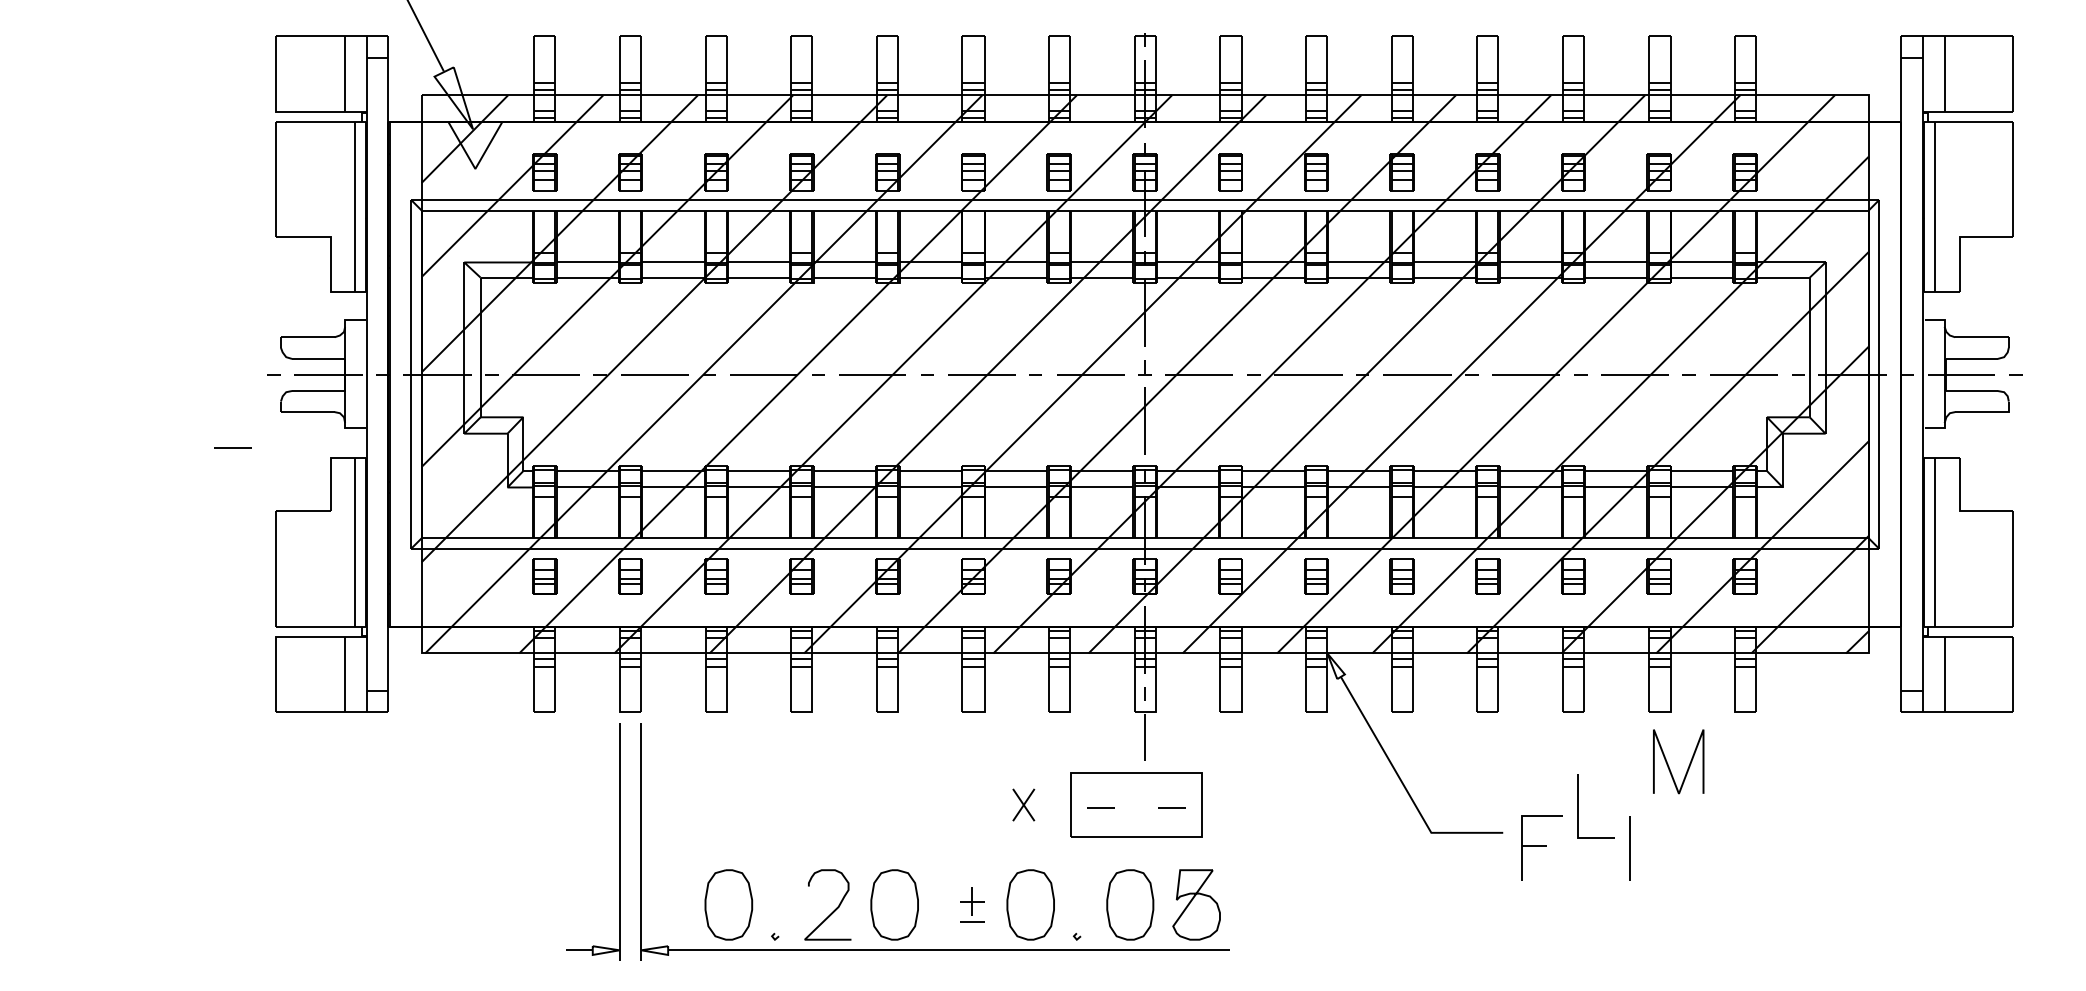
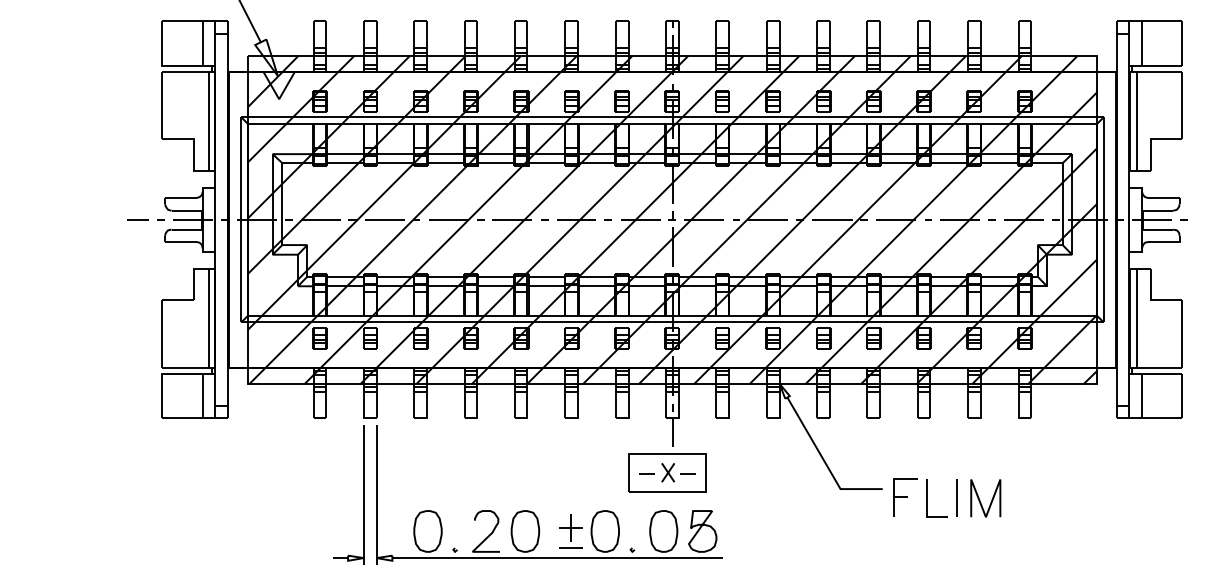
line: (232, 446) -> (137, 219), moved
line: (1669, 765) -> (980, 500), moved
part: (1024, 804) -> (668, 472), moved
line: (1579, 806) -> (927, 498), moved
part: (971, 905) -> (570, 531), size x1.67

